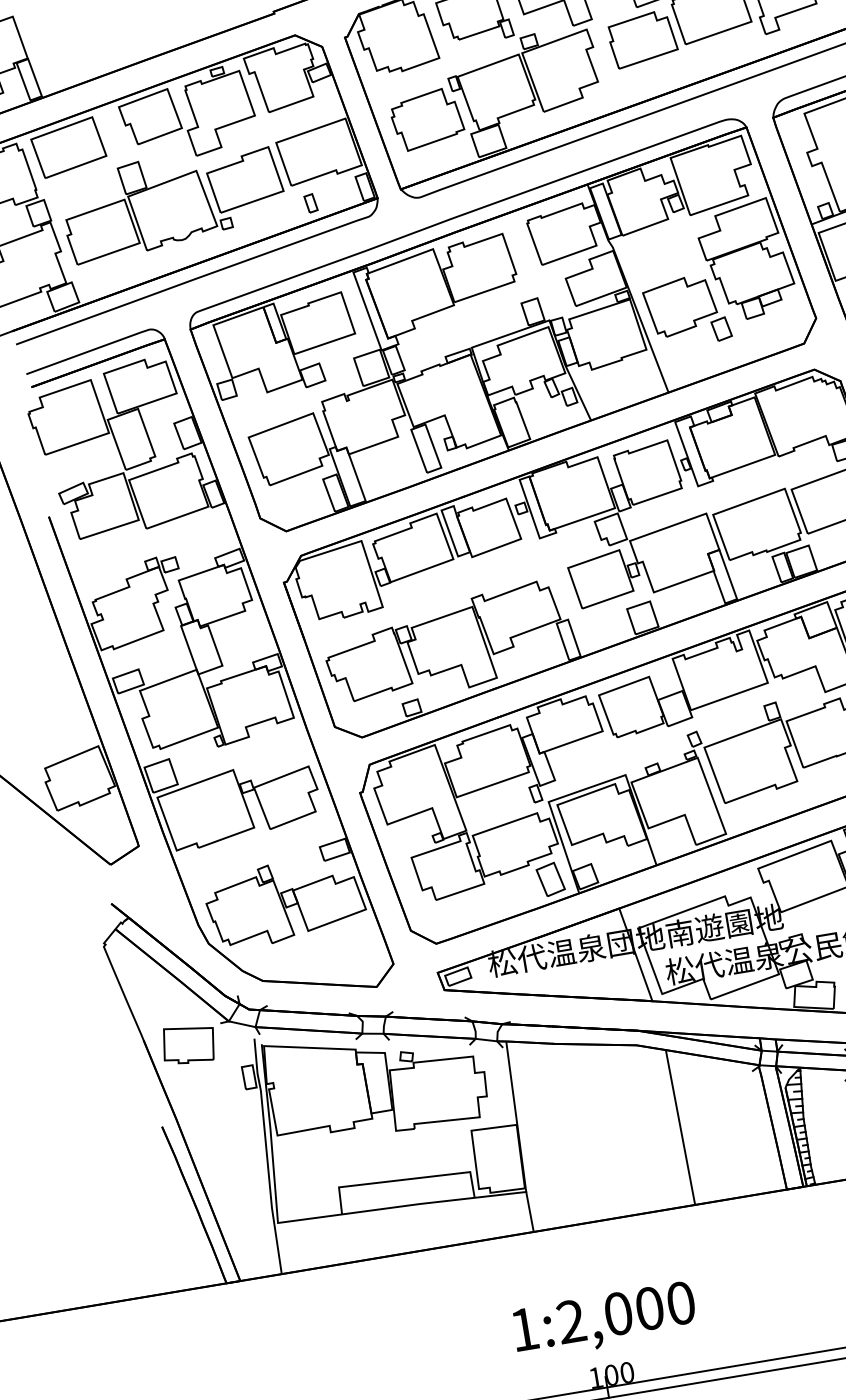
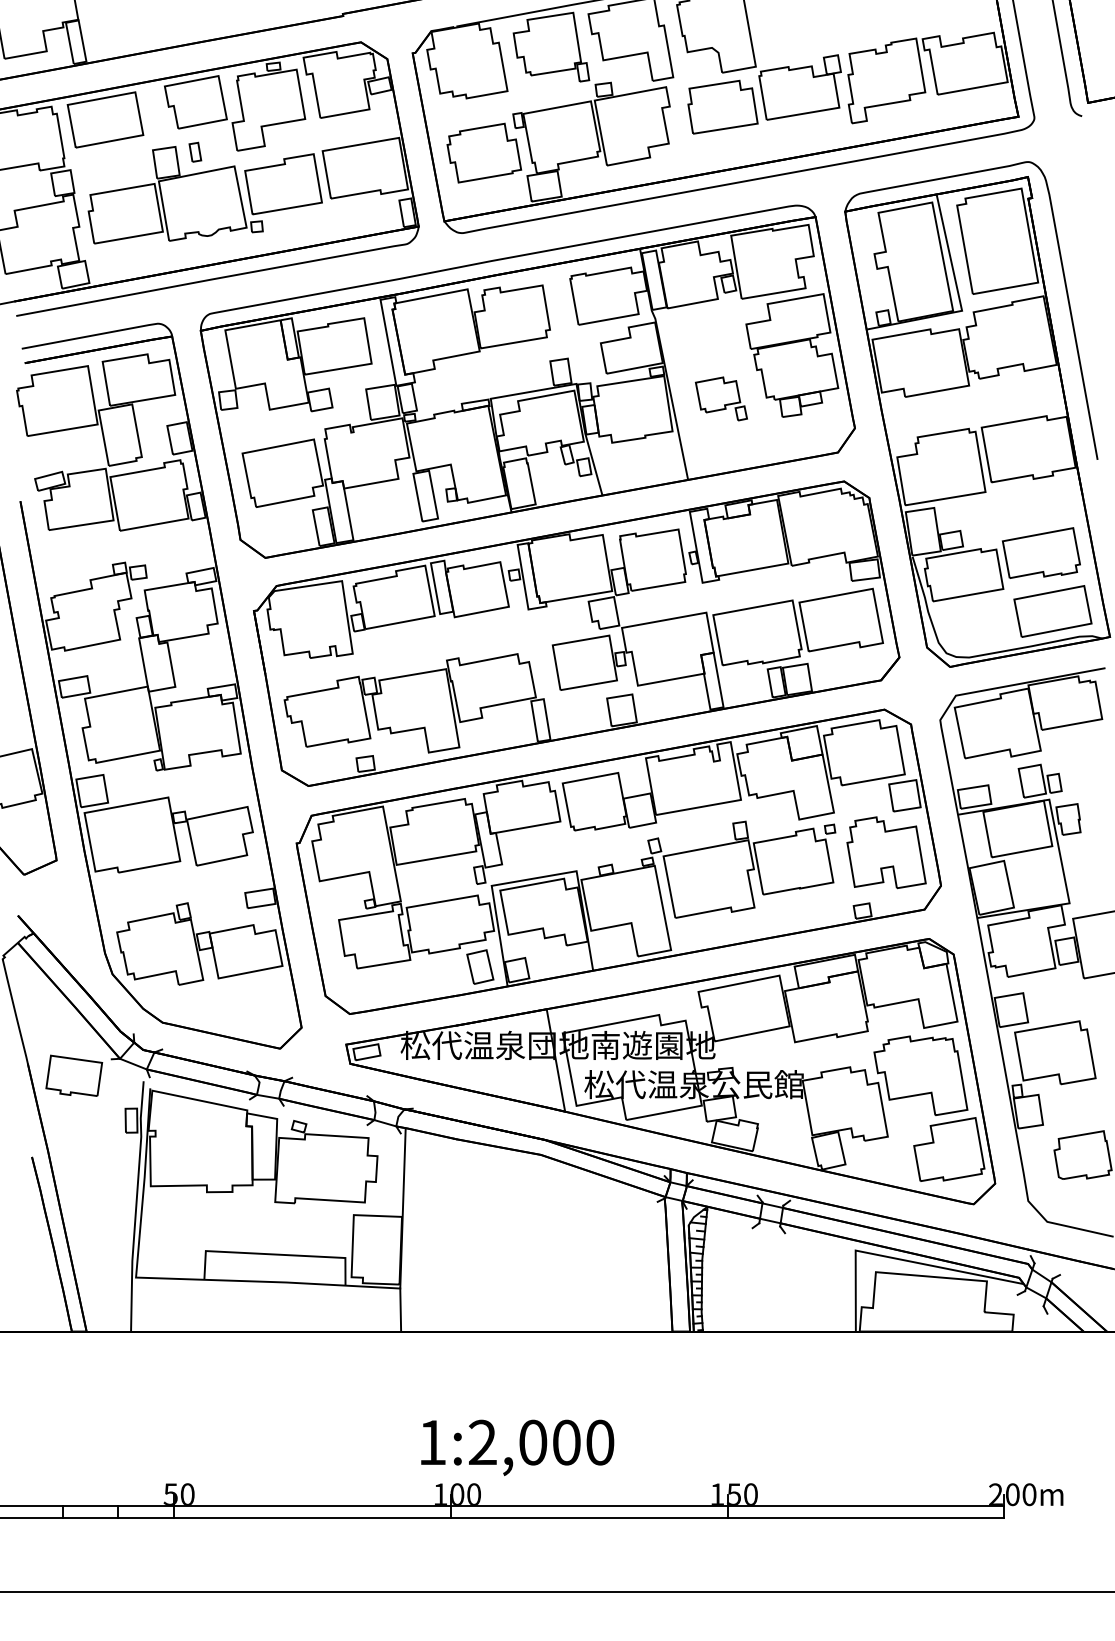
part: (311, 202) -> (195, 151), moved
part: (686, 311) -> (721, 398), size x0.6
line: (680, 1126) -> (572, 1247), removed
text: (604, 1320) -> (517, 1447), moved

